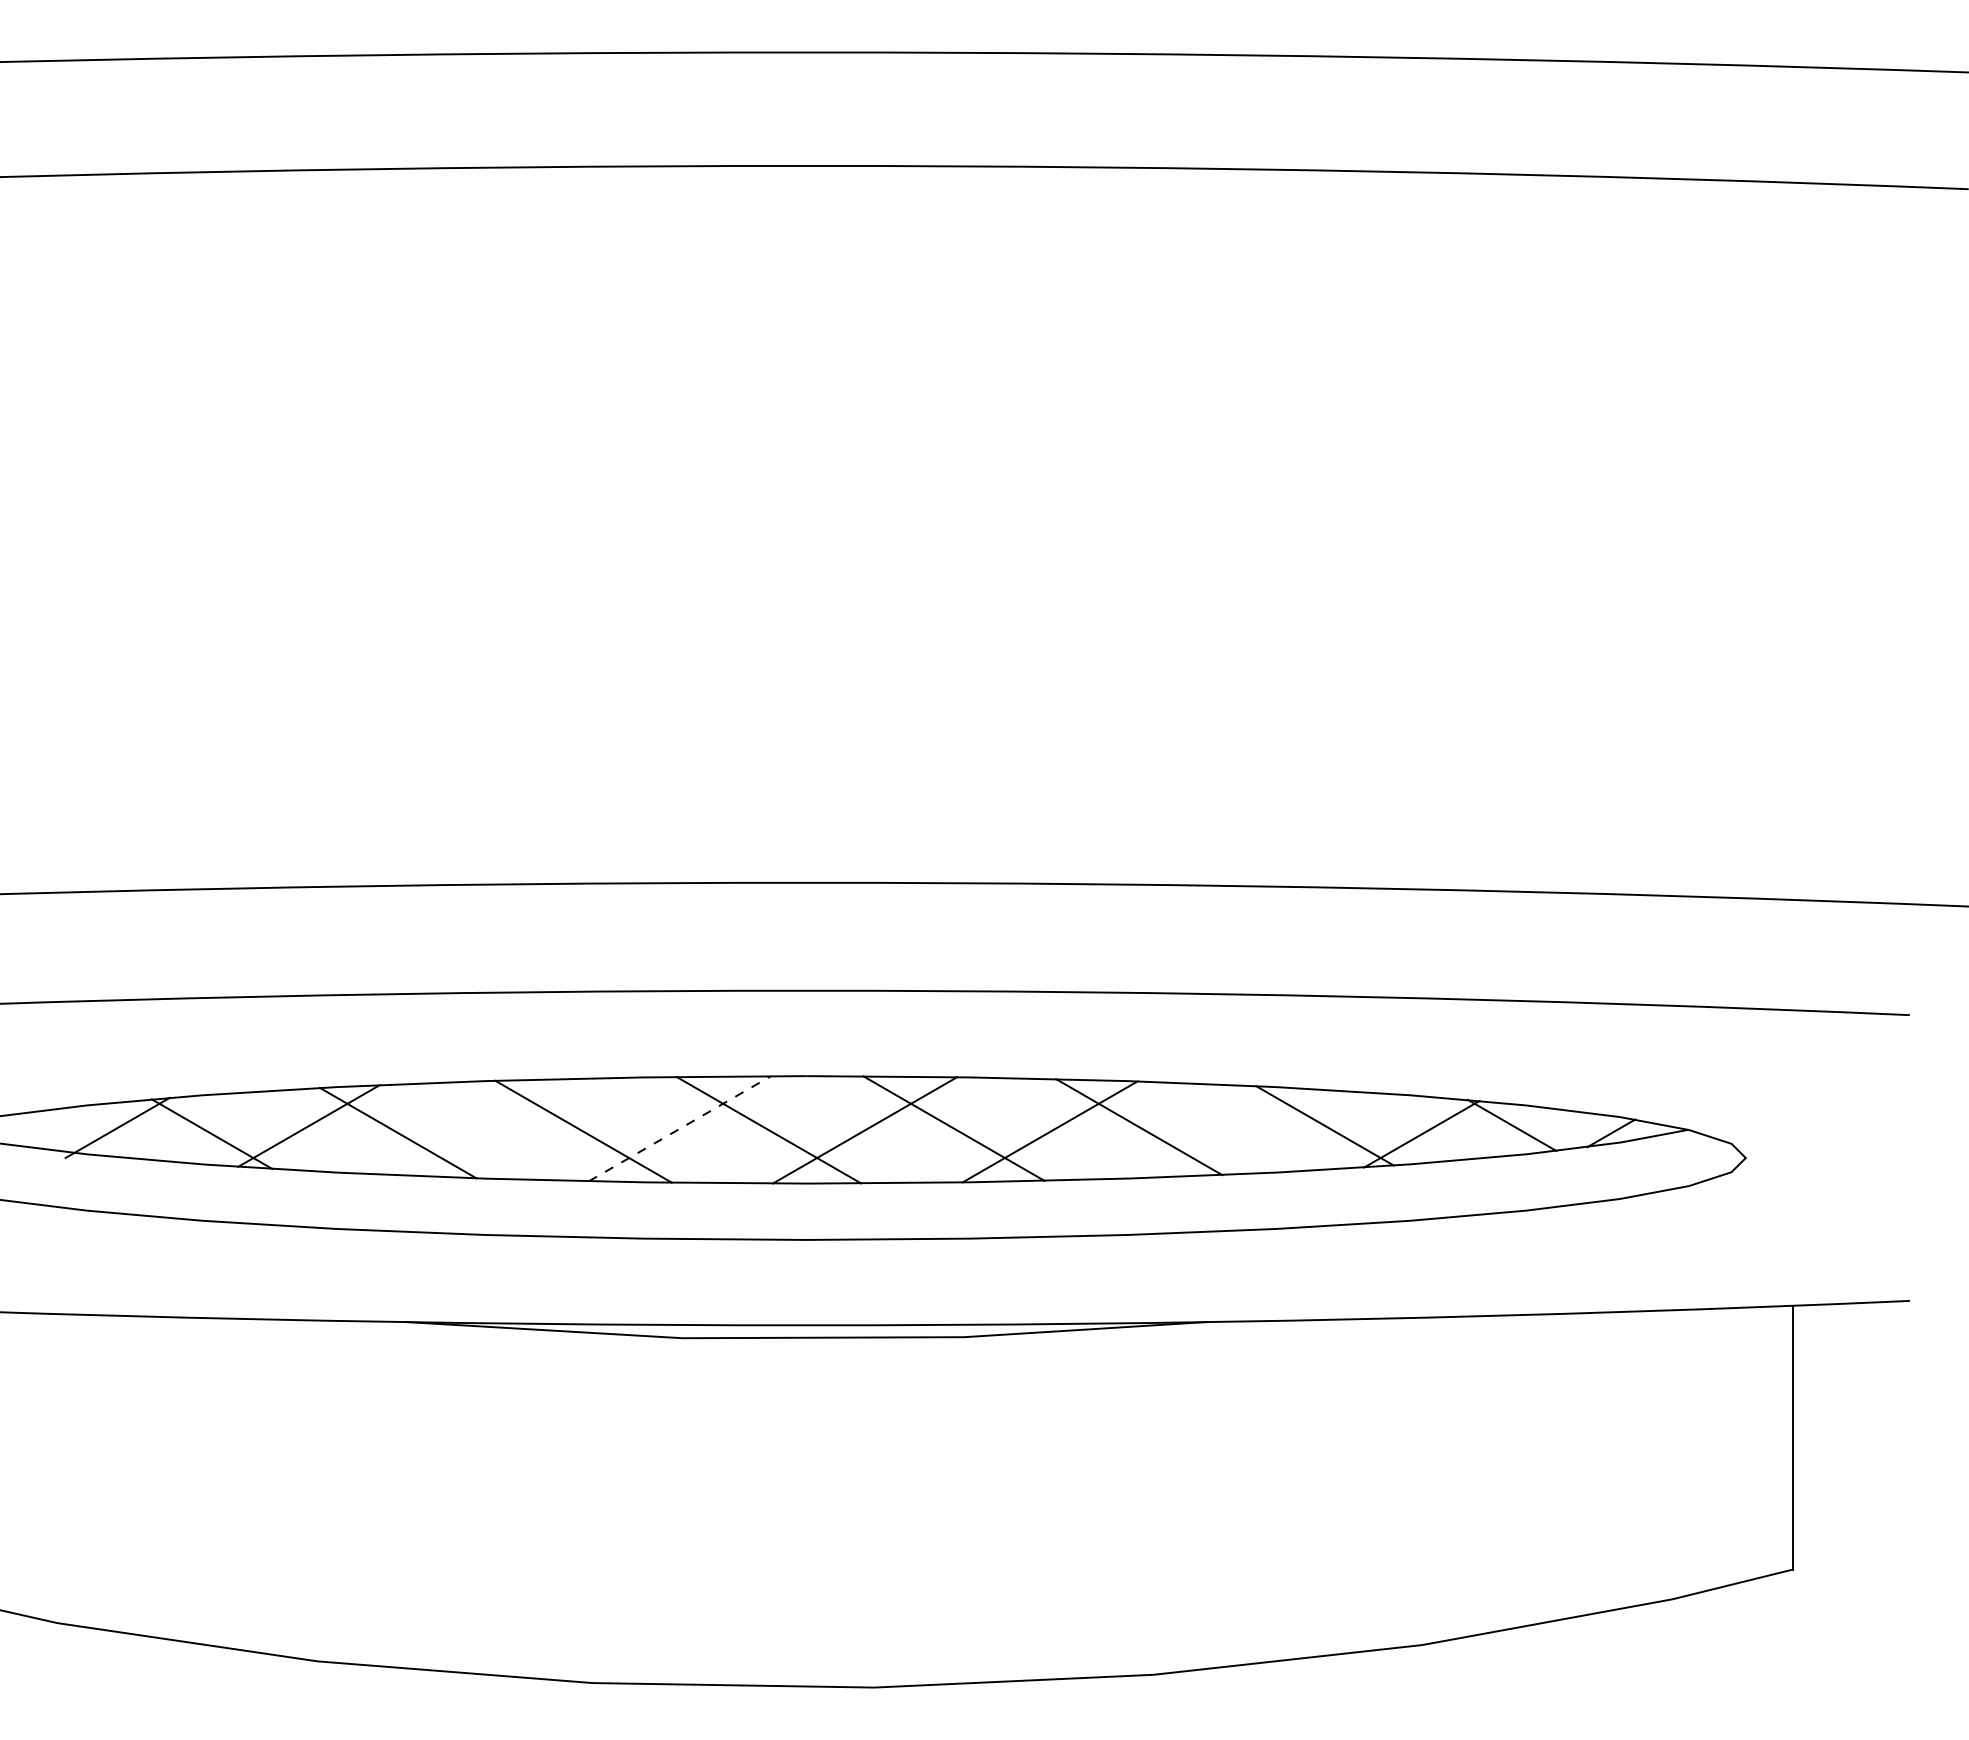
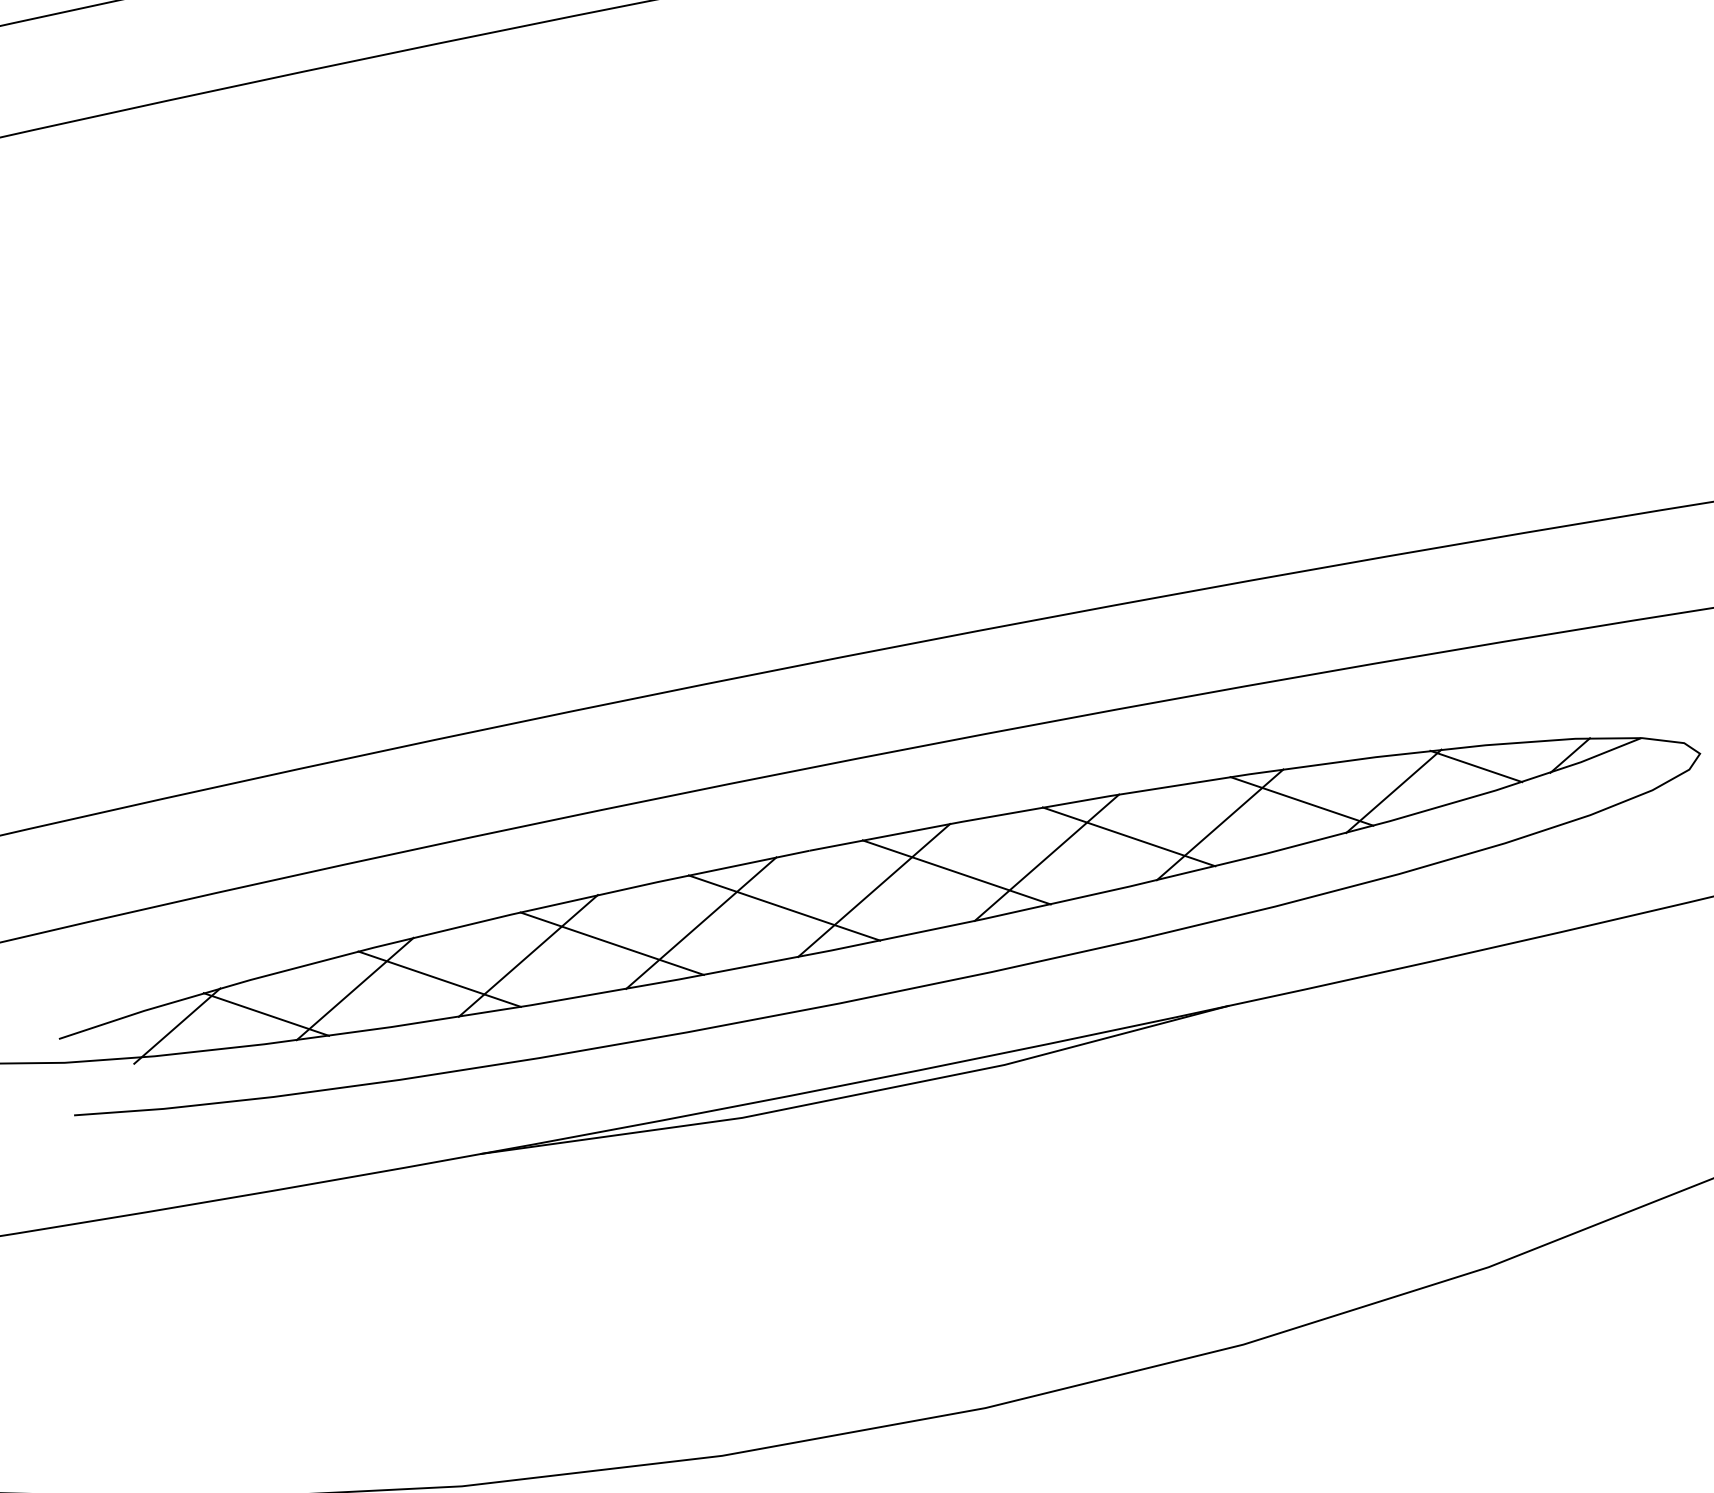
line: (494, 1126) -> (528, 955), added
line: (680, 1128) -> (701, 922), dashed -> solid
line: (1235, 1133) -> (1220, 825), added

